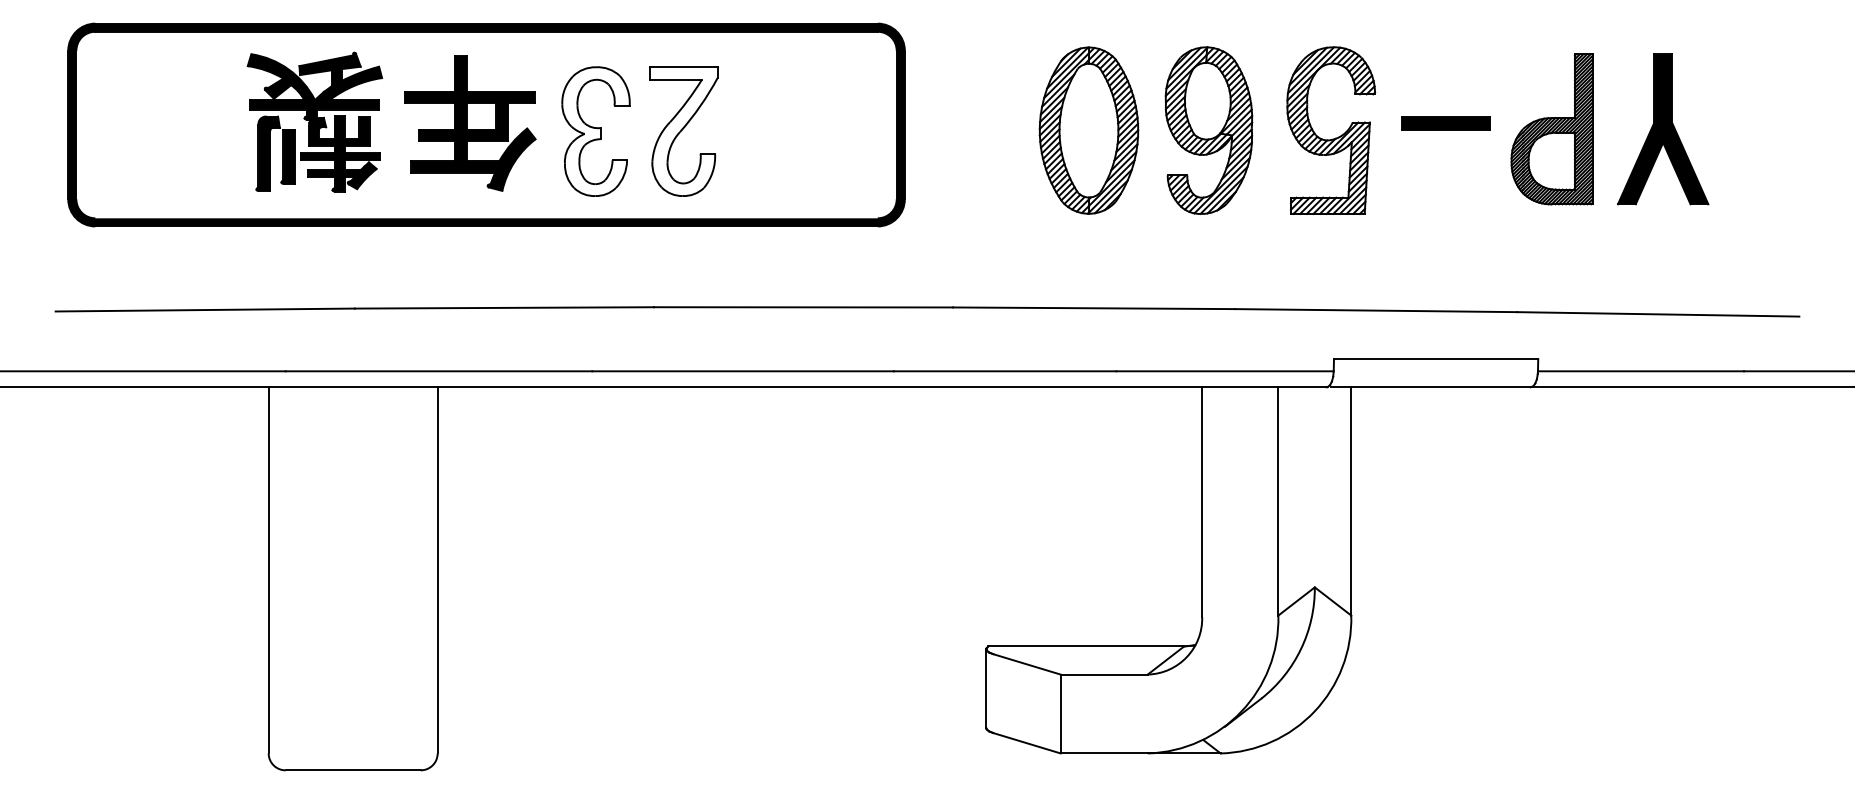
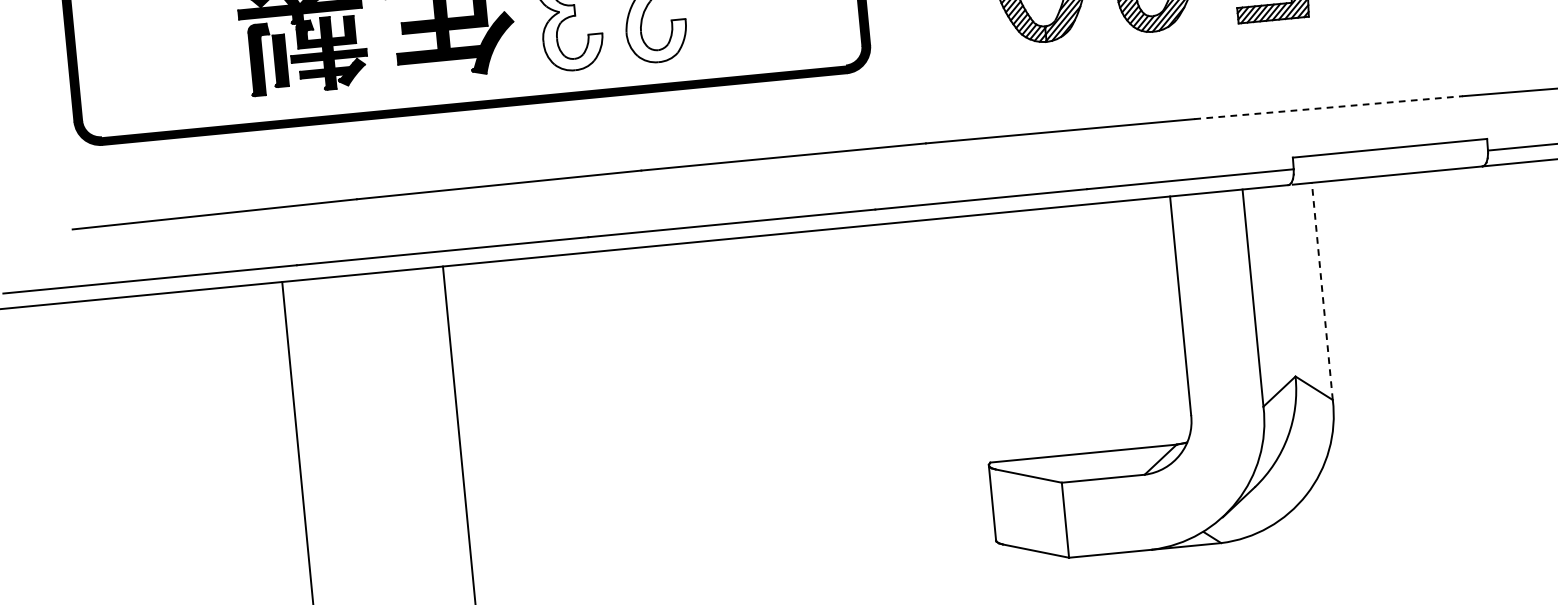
line: (1376, 310) -> (1328, 107), solid -> dashed
line: (1351, 500) -> (1322, 290), solid -> dashed

